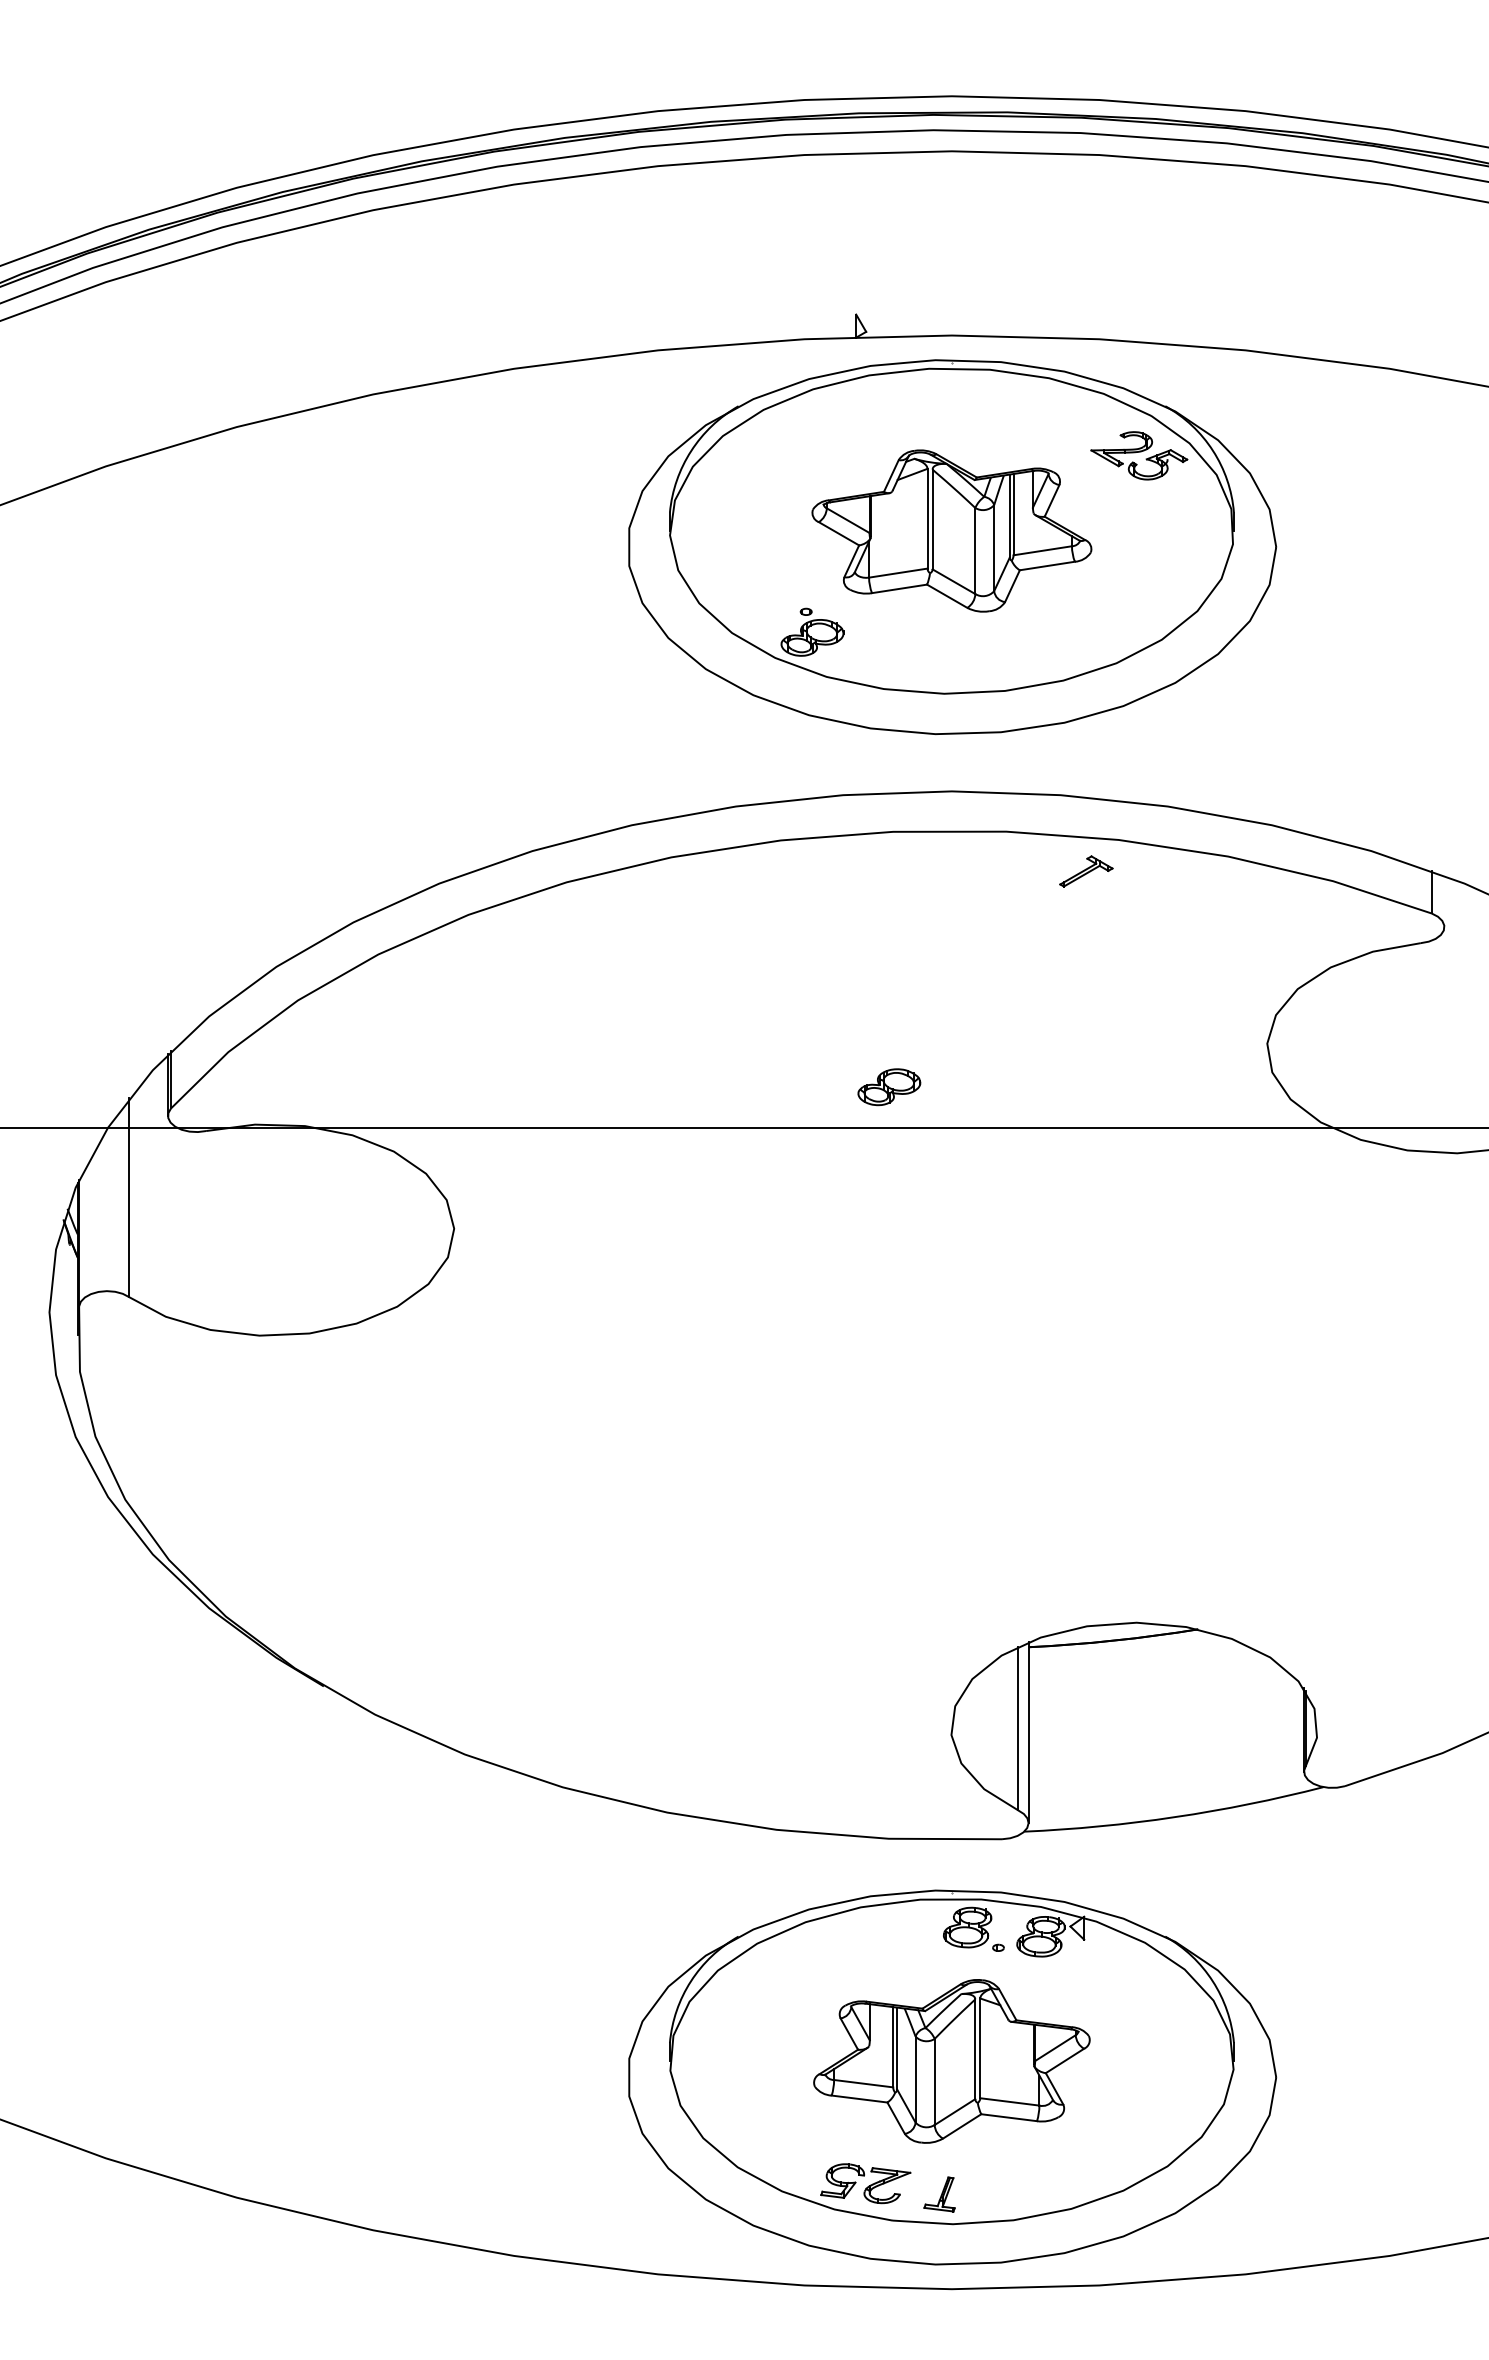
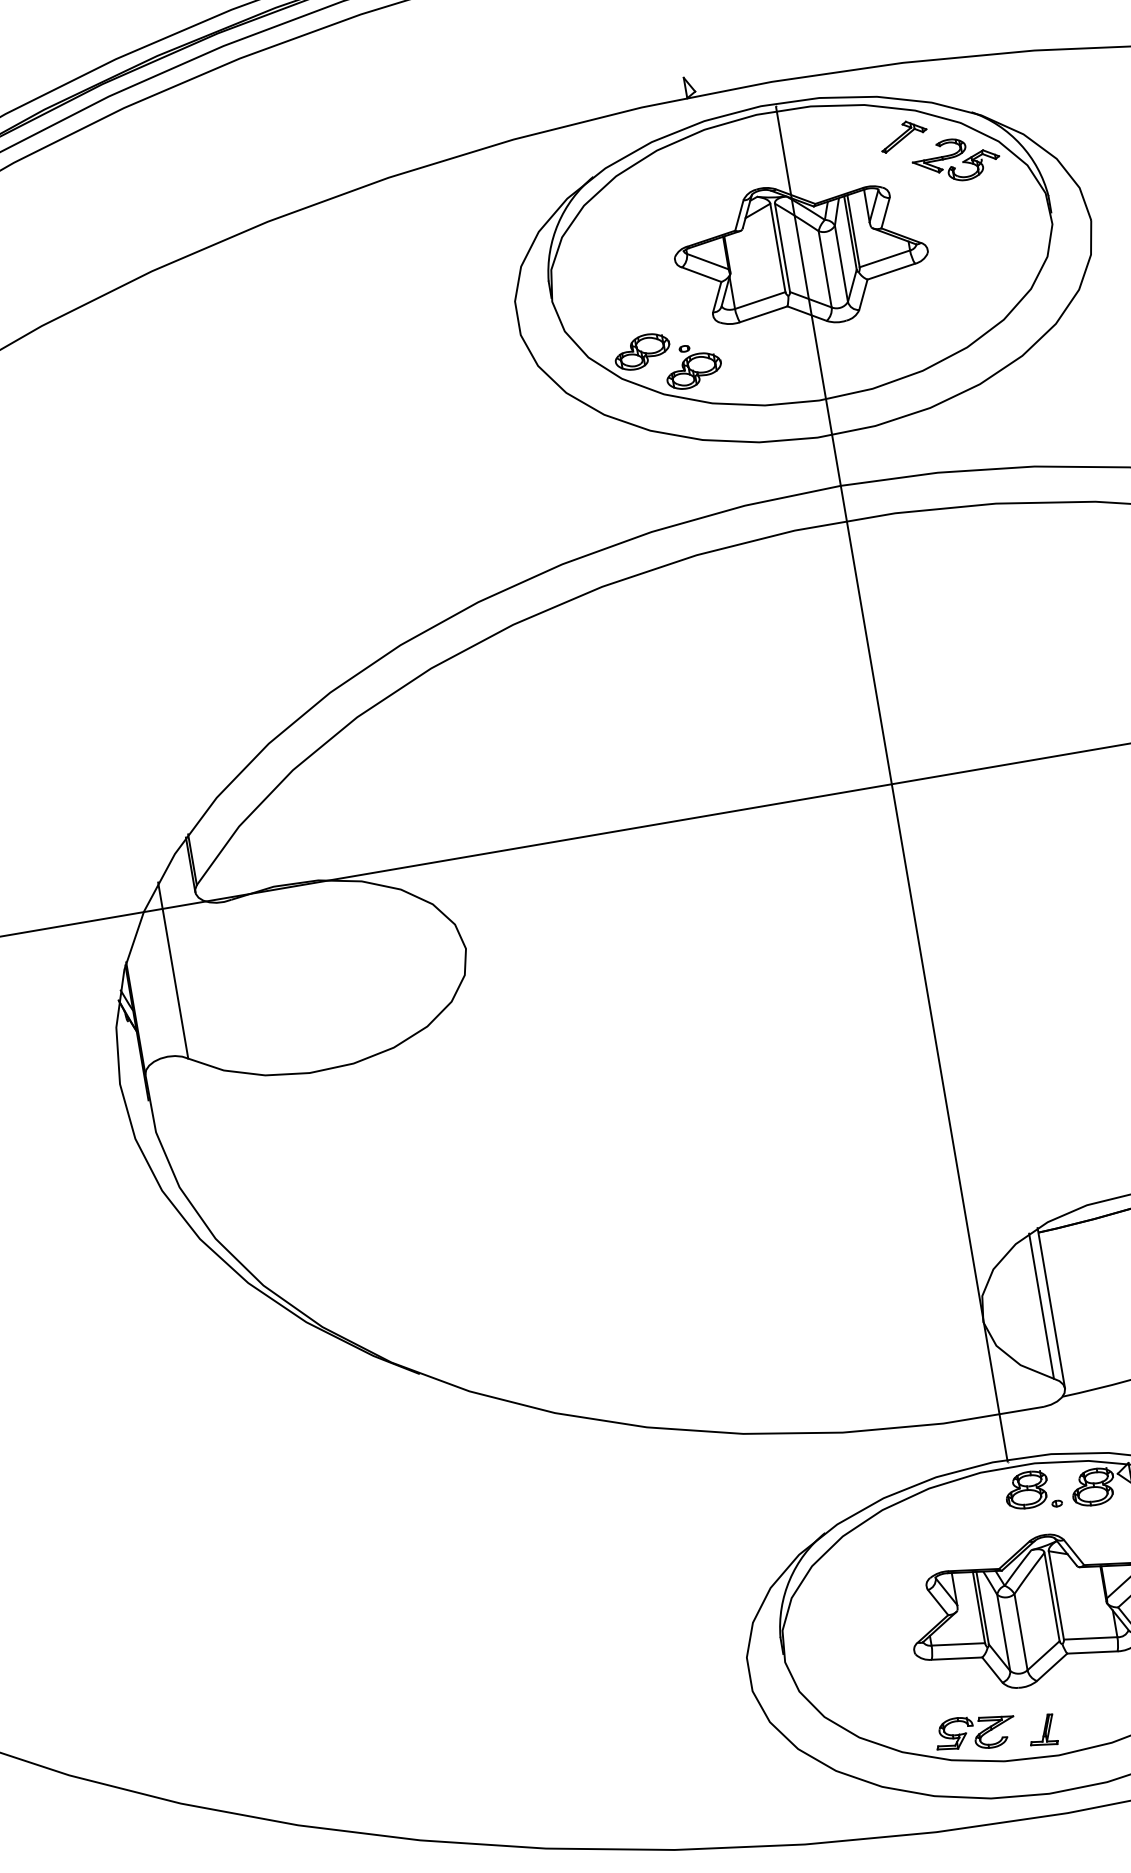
part: (1086, 871) -> (903, 135), moved
part: (889, 1087) -> (642, 352), moved
line: (951, 1127) -> (891, 783), added

